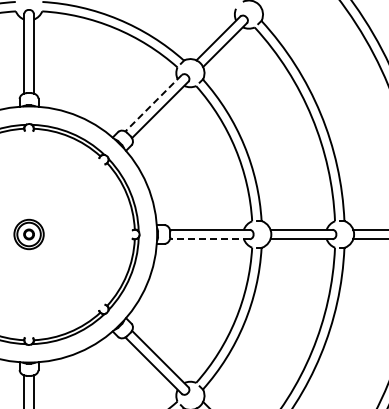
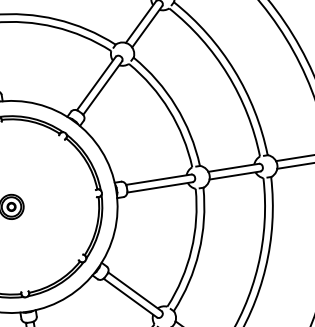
line: (153, 103) -> (96, 83), dashed -> solid
line: (209, 239) -> (159, 187), dashed -> solid

